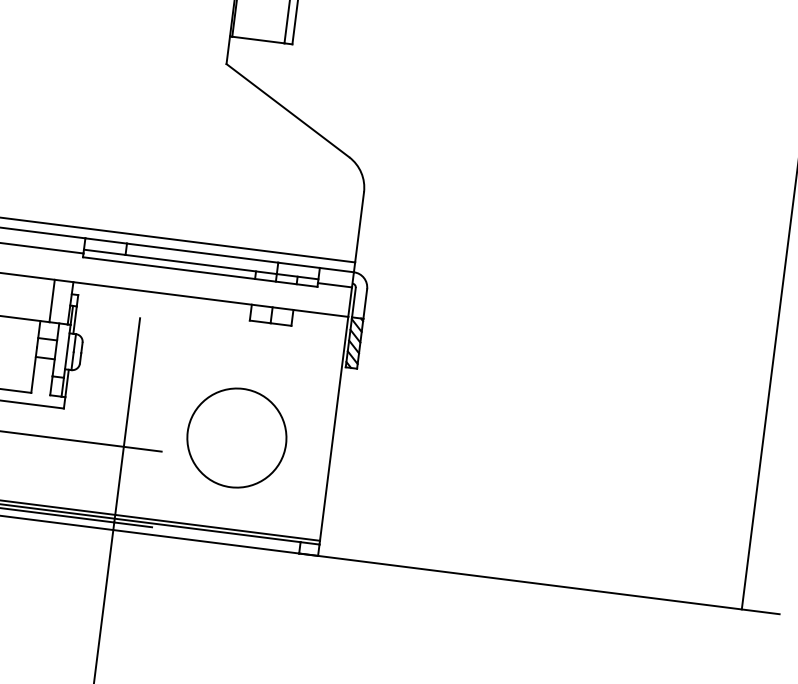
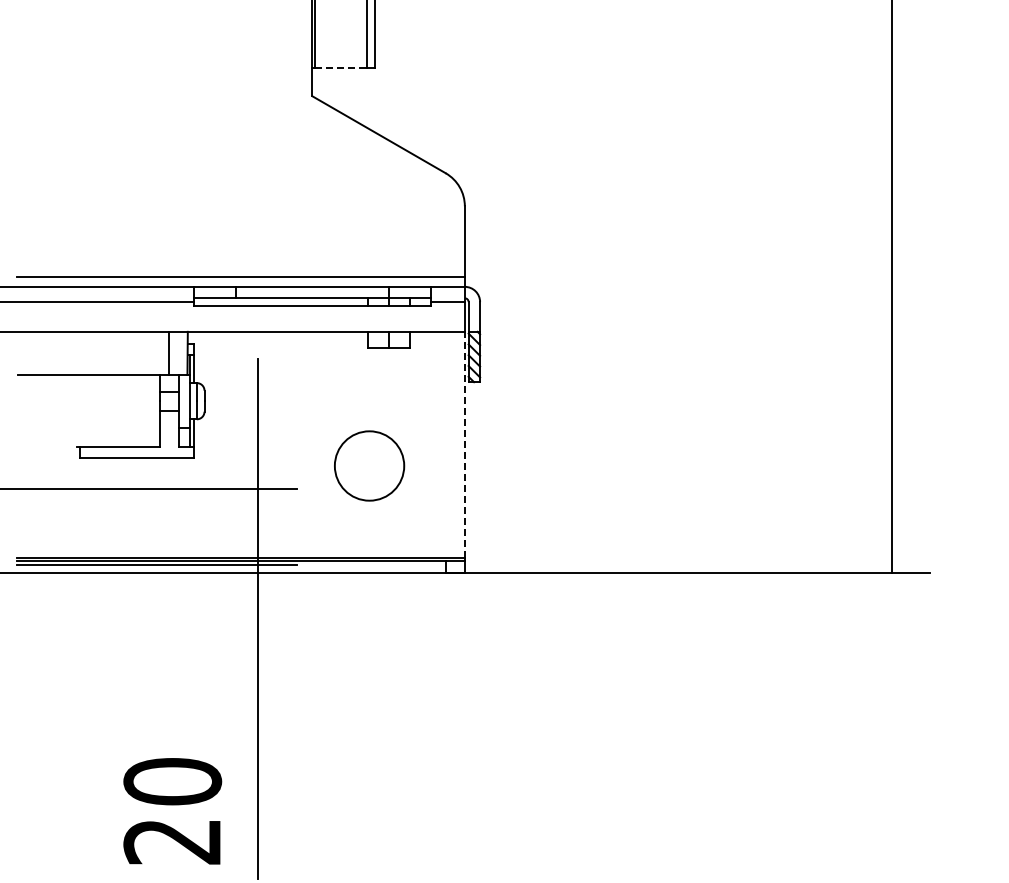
line: (258, 40) -> (341, 68), solid -> dashed
line: (333, 428) -> (464, 444), solid -> dashed
circle: (236, 437) -> (369, 465), size x0.7

